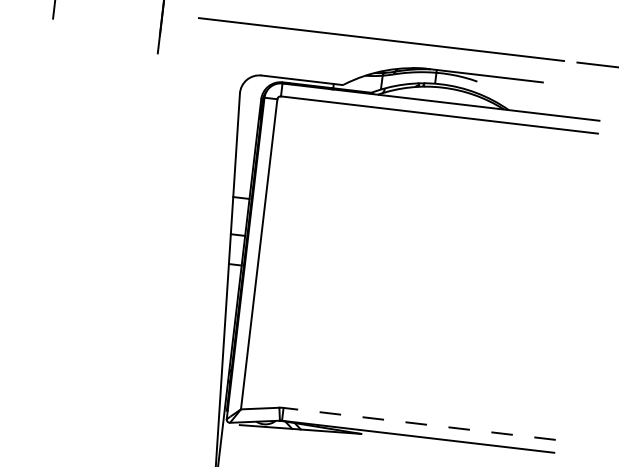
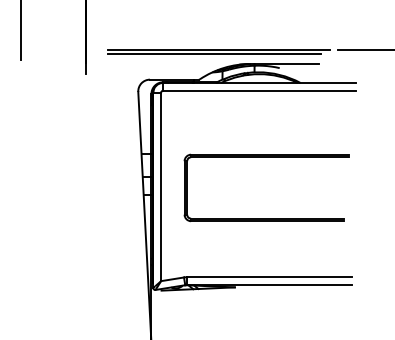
line: (372, 46) -> (214, 54), added
part: (438, 226) -> (266, 157), added
line: (420, 424) -> (269, 277), dashed -> solid

